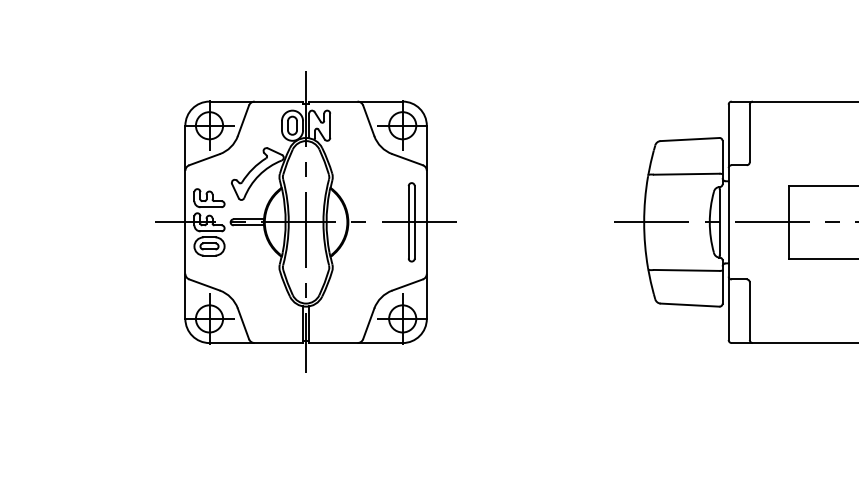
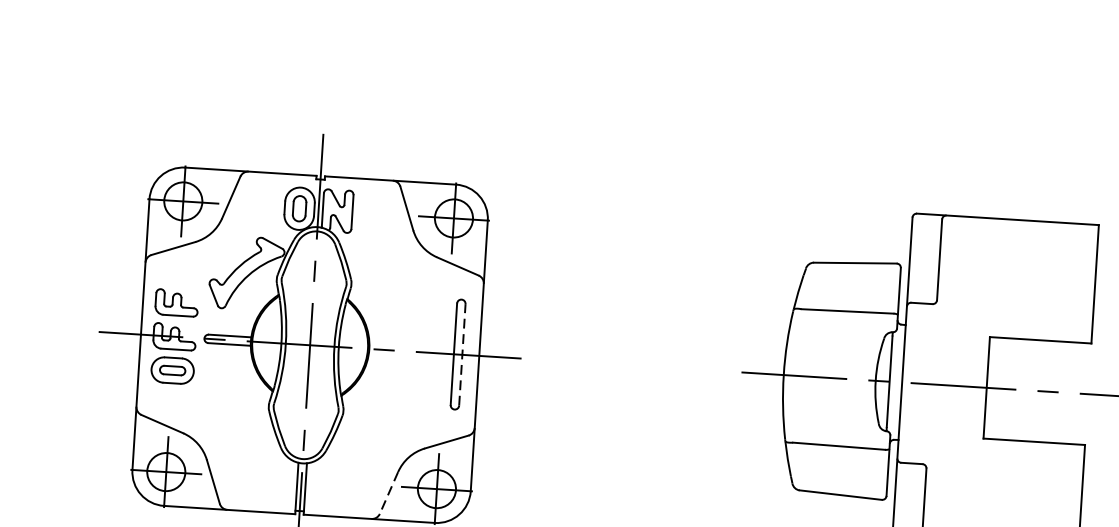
line: (414, 221) -> (462, 353), solid -> dashed
line: (368, 324) -> (388, 493), solid -> dashed

